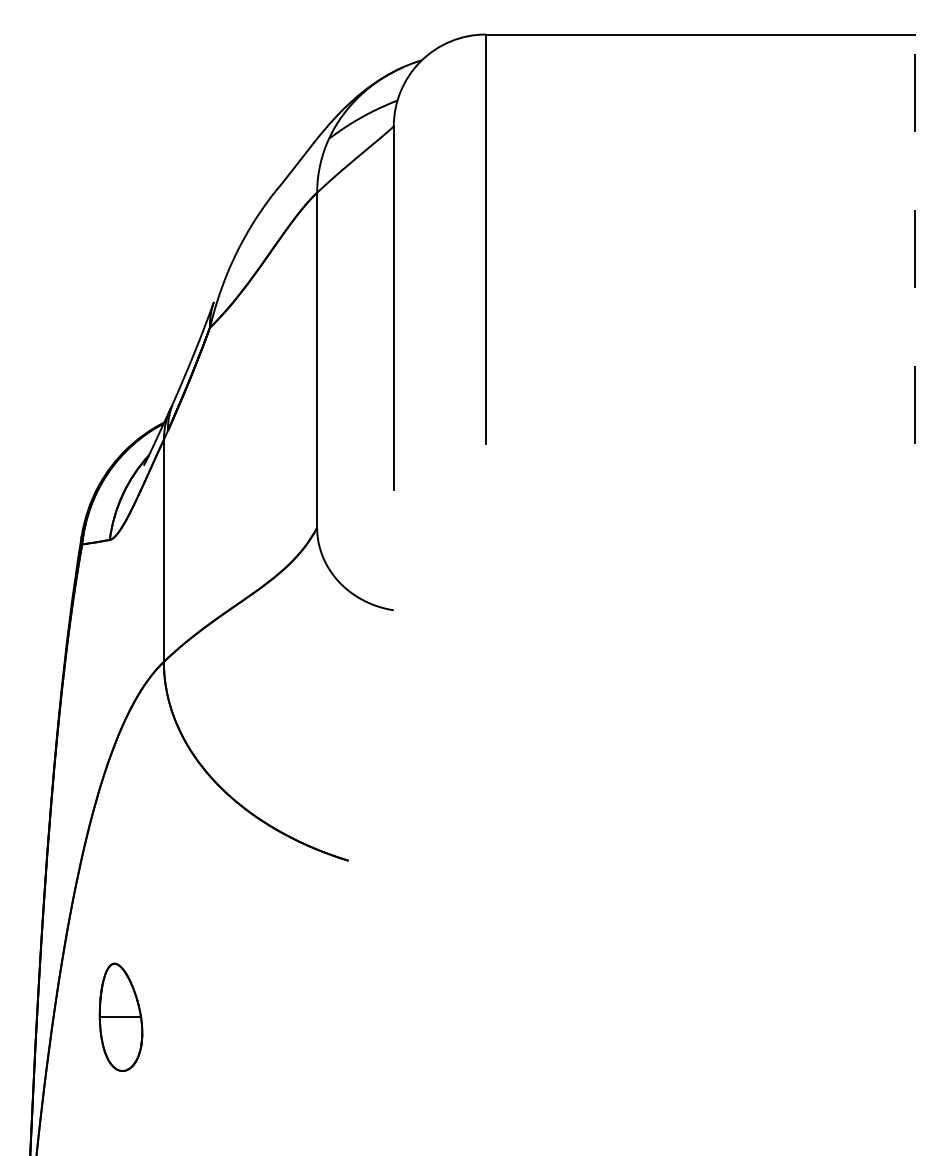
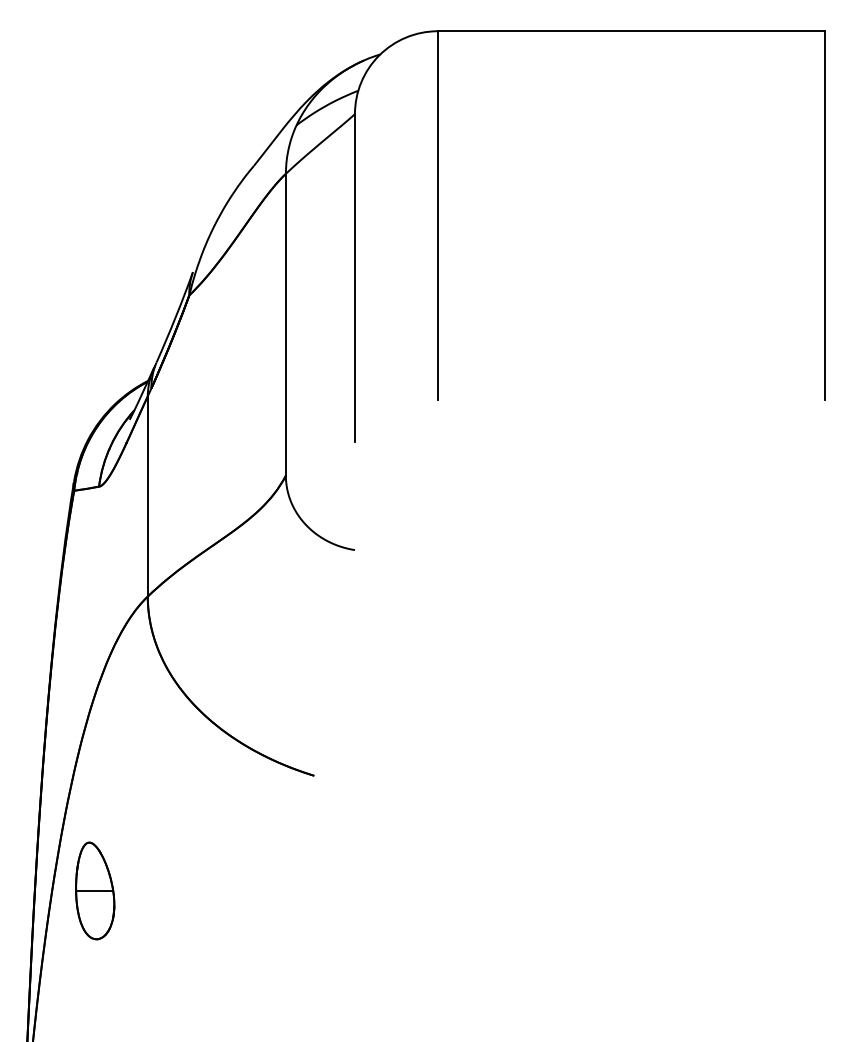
line: (914, 238) -> (824, 215), dashed -> solid
part: (121, 1016) -> (95, 890), moved

